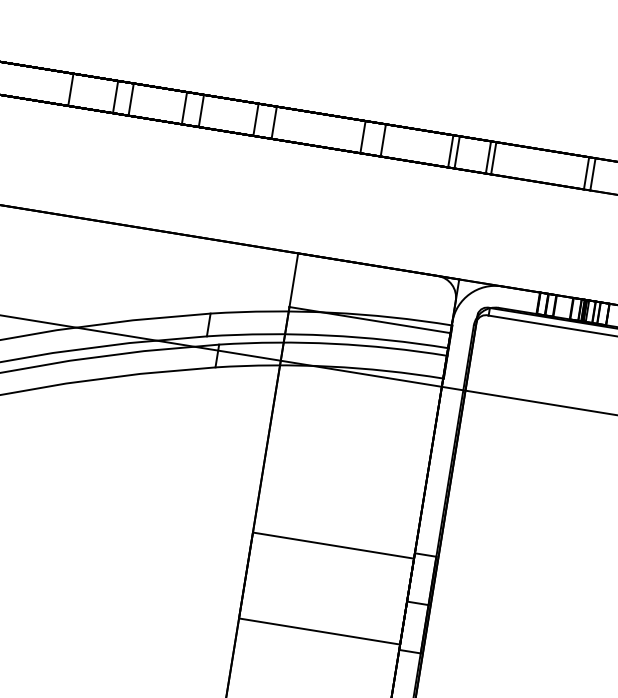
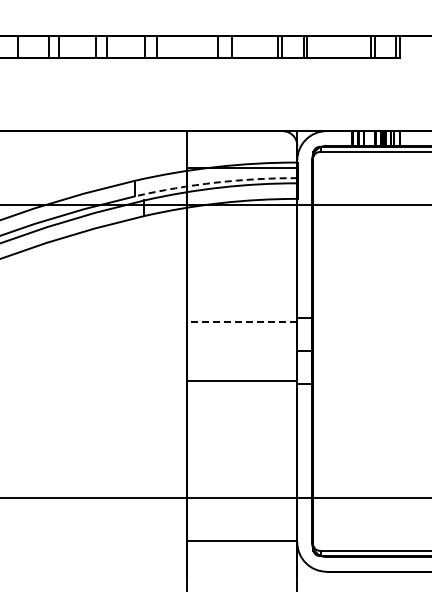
arc: (327, 335) -> (215, 182), solid -> dashed
line: (332, 546) -> (241, 322), solid -> dashed

